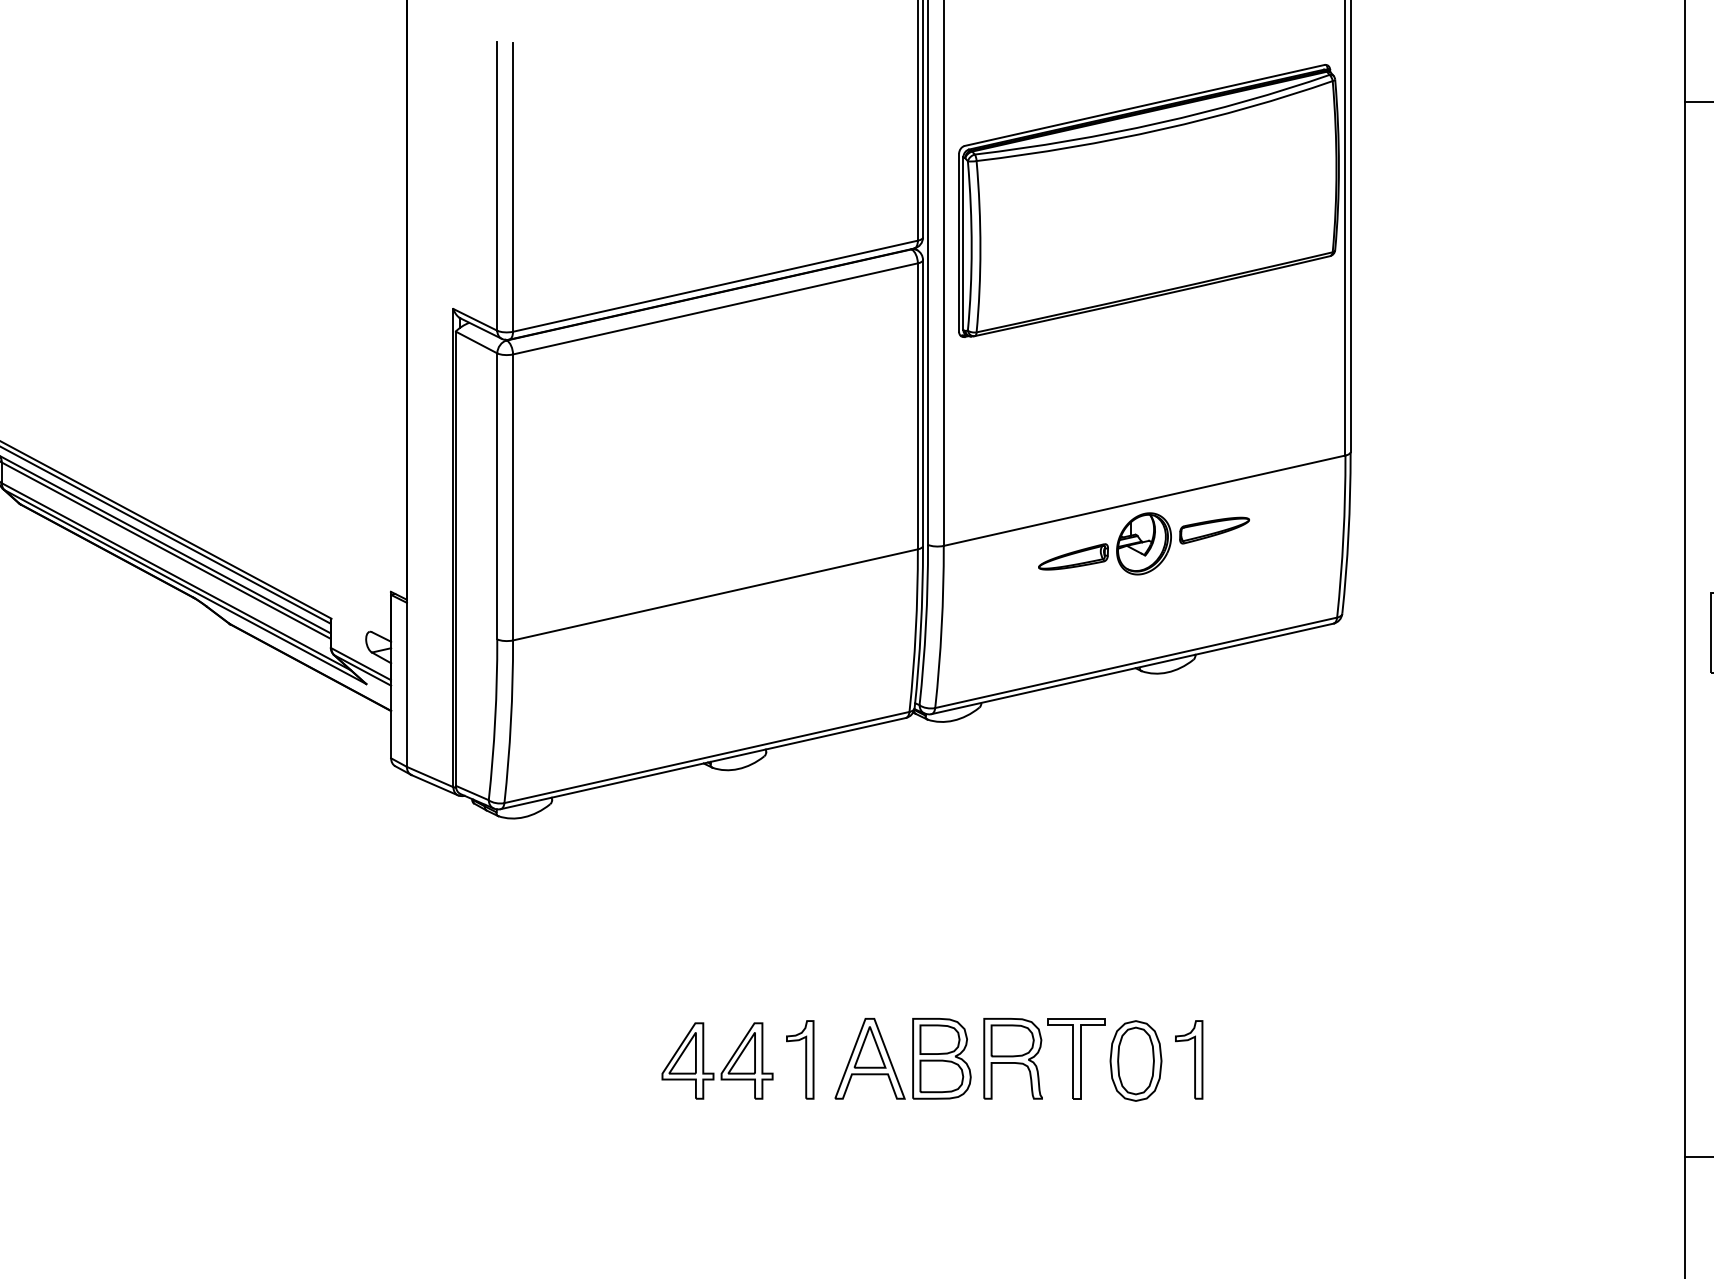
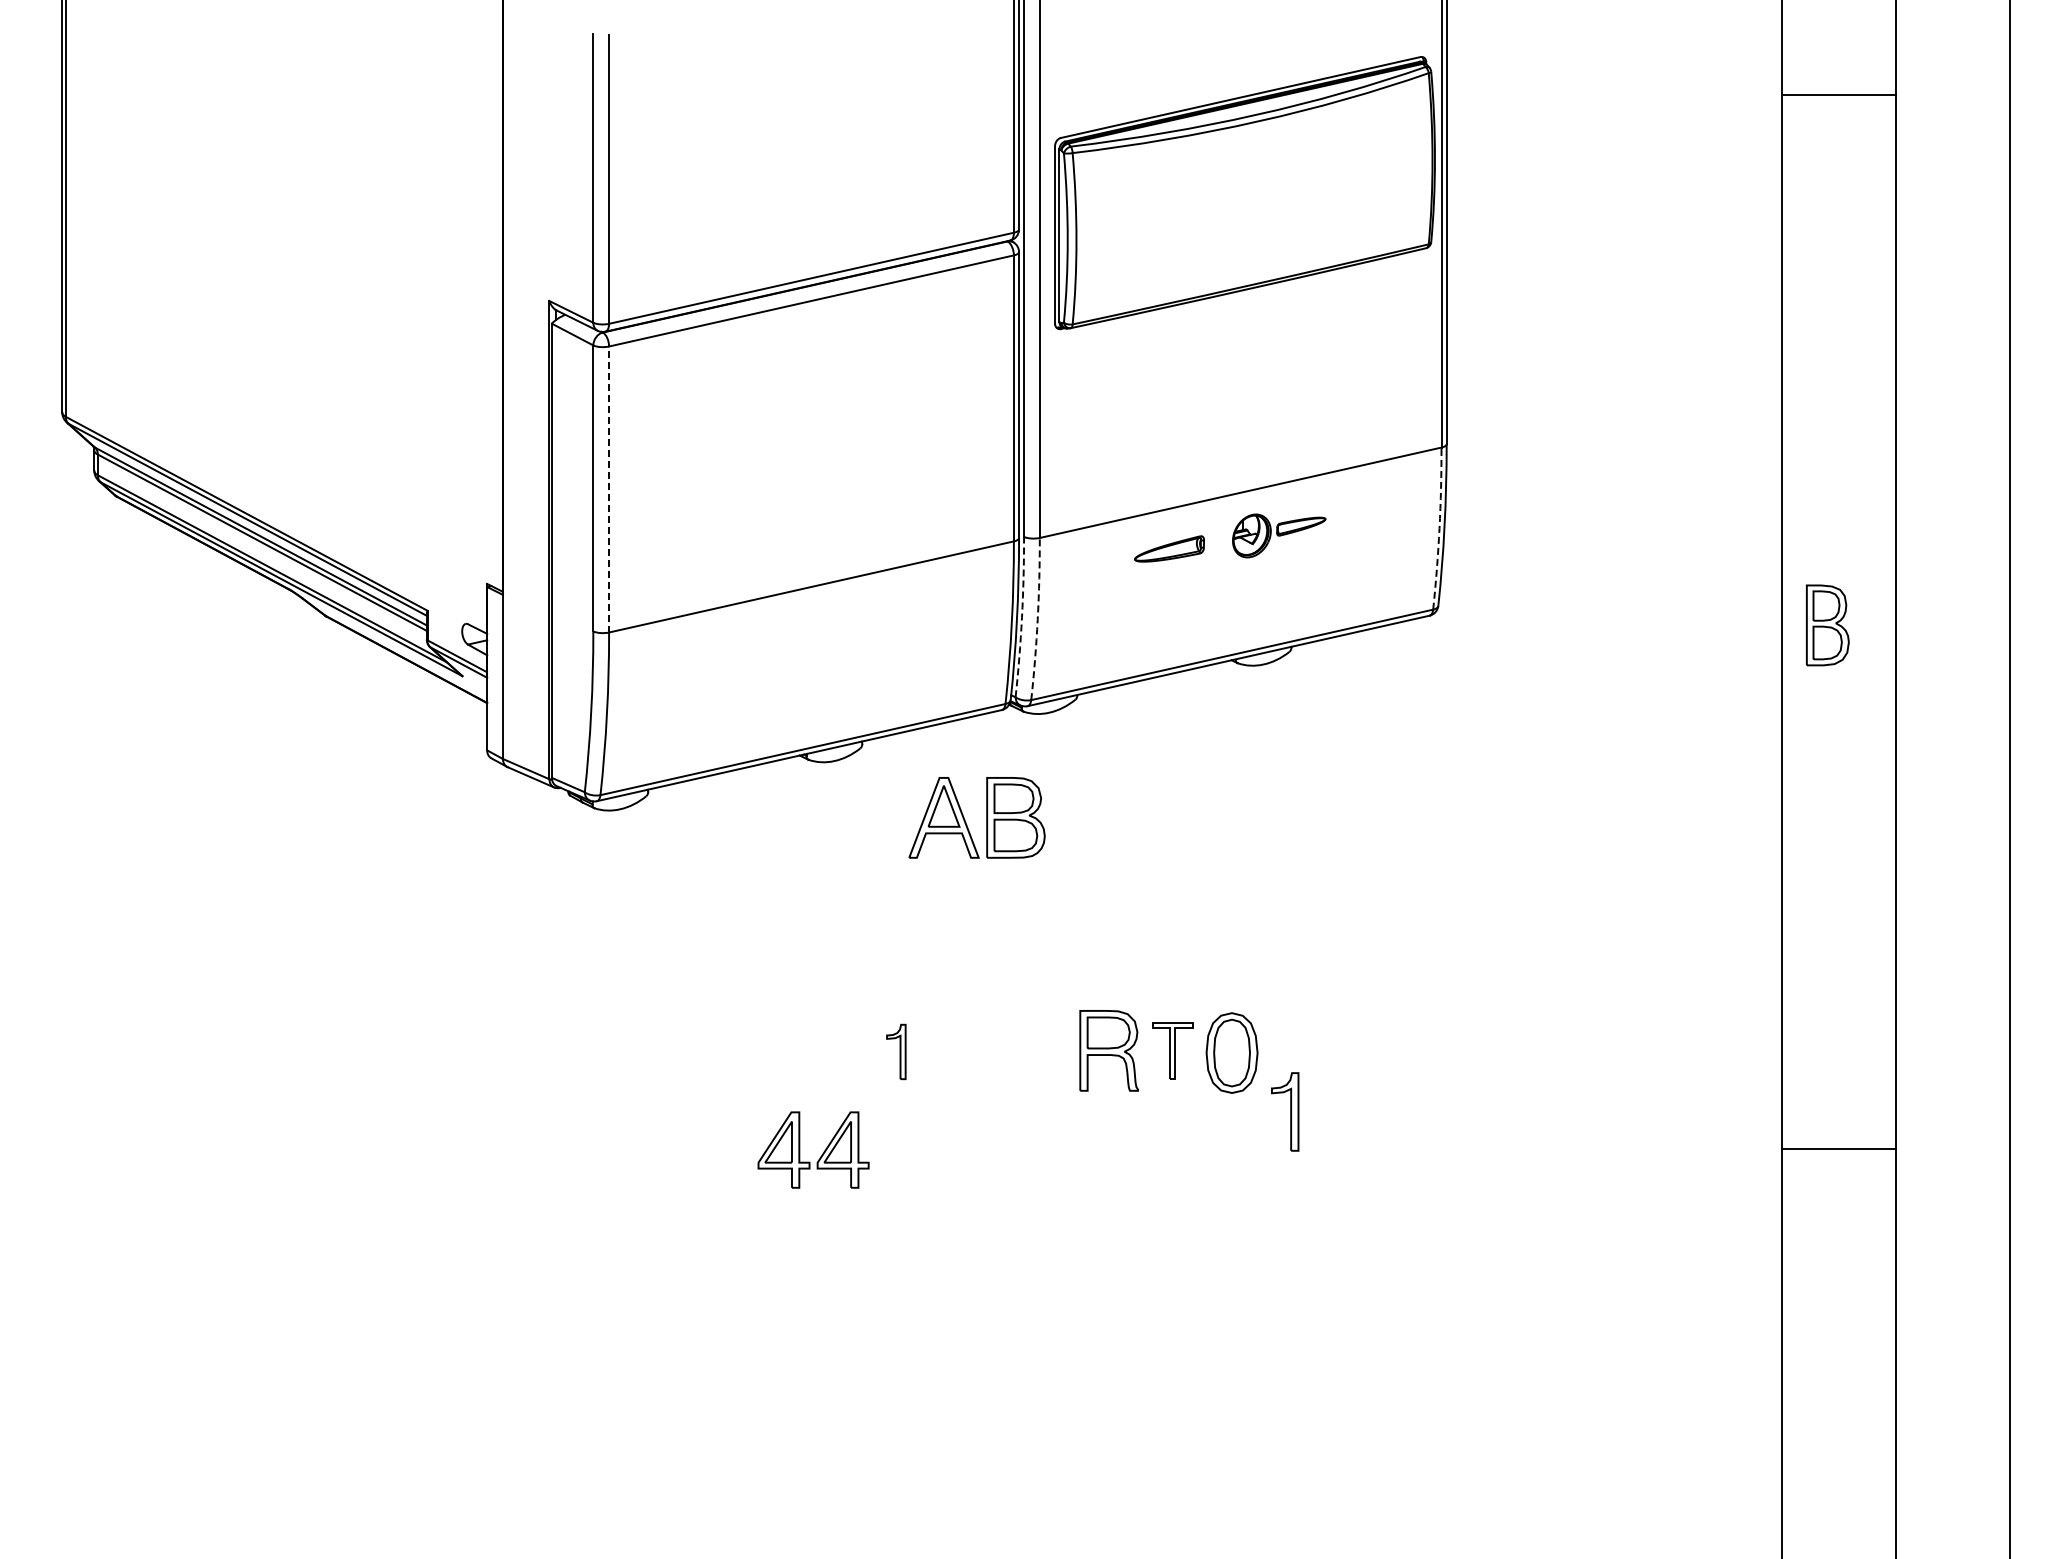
line: (513, 497) -> (609, 489), solid -> dashed
arc: (1343, 536) -> (1439, 528), solid -> dashed
part: (1183, 543) -> (1279, 535), size x0.7
arc: (926, 625) -> (1022, 617), solid -> dashed
arc: (941, 627) -> (1037, 619), solid -> dashed
part: (912, 1058) -> (986, 817), moved
part: (1076, 1058) -> (1172, 1050), size x0.7
part: (800, 1059) -> (896, 1051), size x0.7
part: (1189, 1059) -> (1285, 1111), moved
part: (725, 1065) -> (821, 1154), moved

